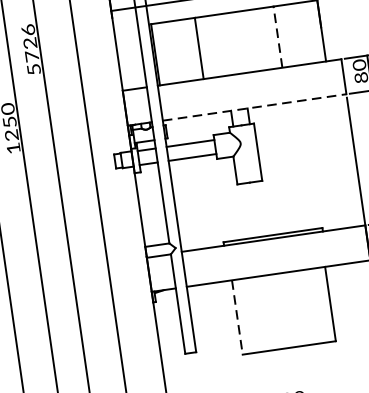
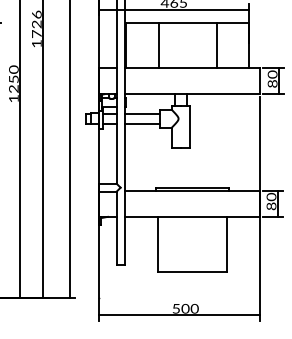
line: (277, 36) -> (216, 45), dashed -> solid
text: (33, 69) -> (36, 43), 5726 -> 1726
line: (254, 107) -> (192, 94), dashed -> solid
line: (238, 317) -> (158, 244), dashed -> solid

